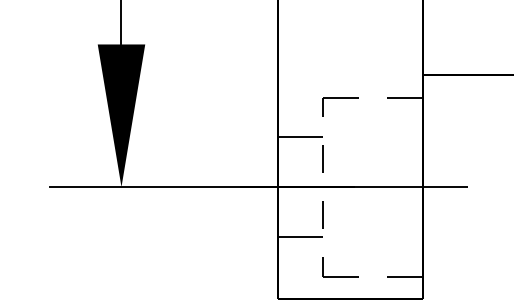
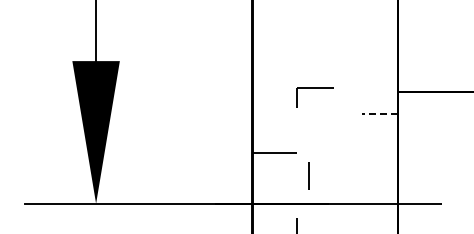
line: (404, 97) -> (379, 114), solid -> dashed
part: (340, 98) -> (315, 89), moved
line: (322, 158) -> (309, 175), moved

